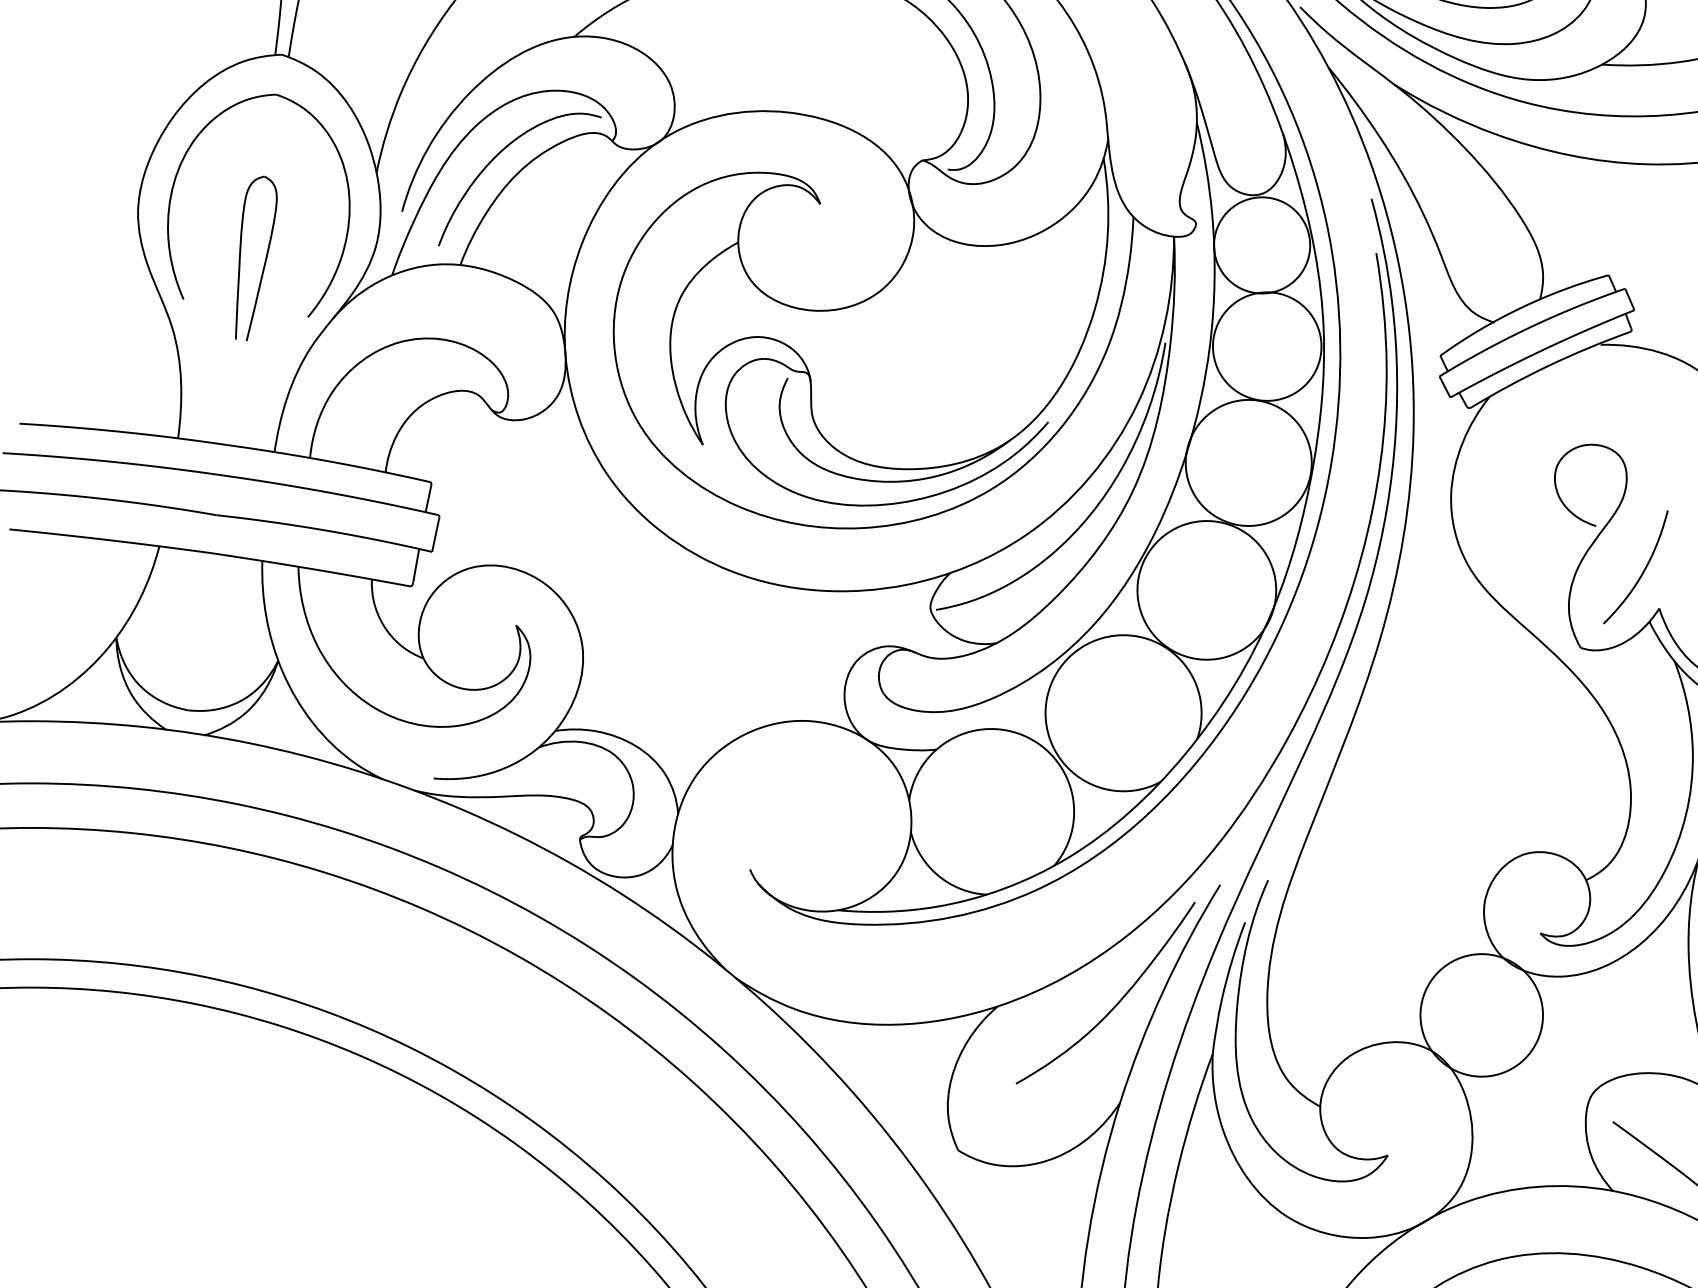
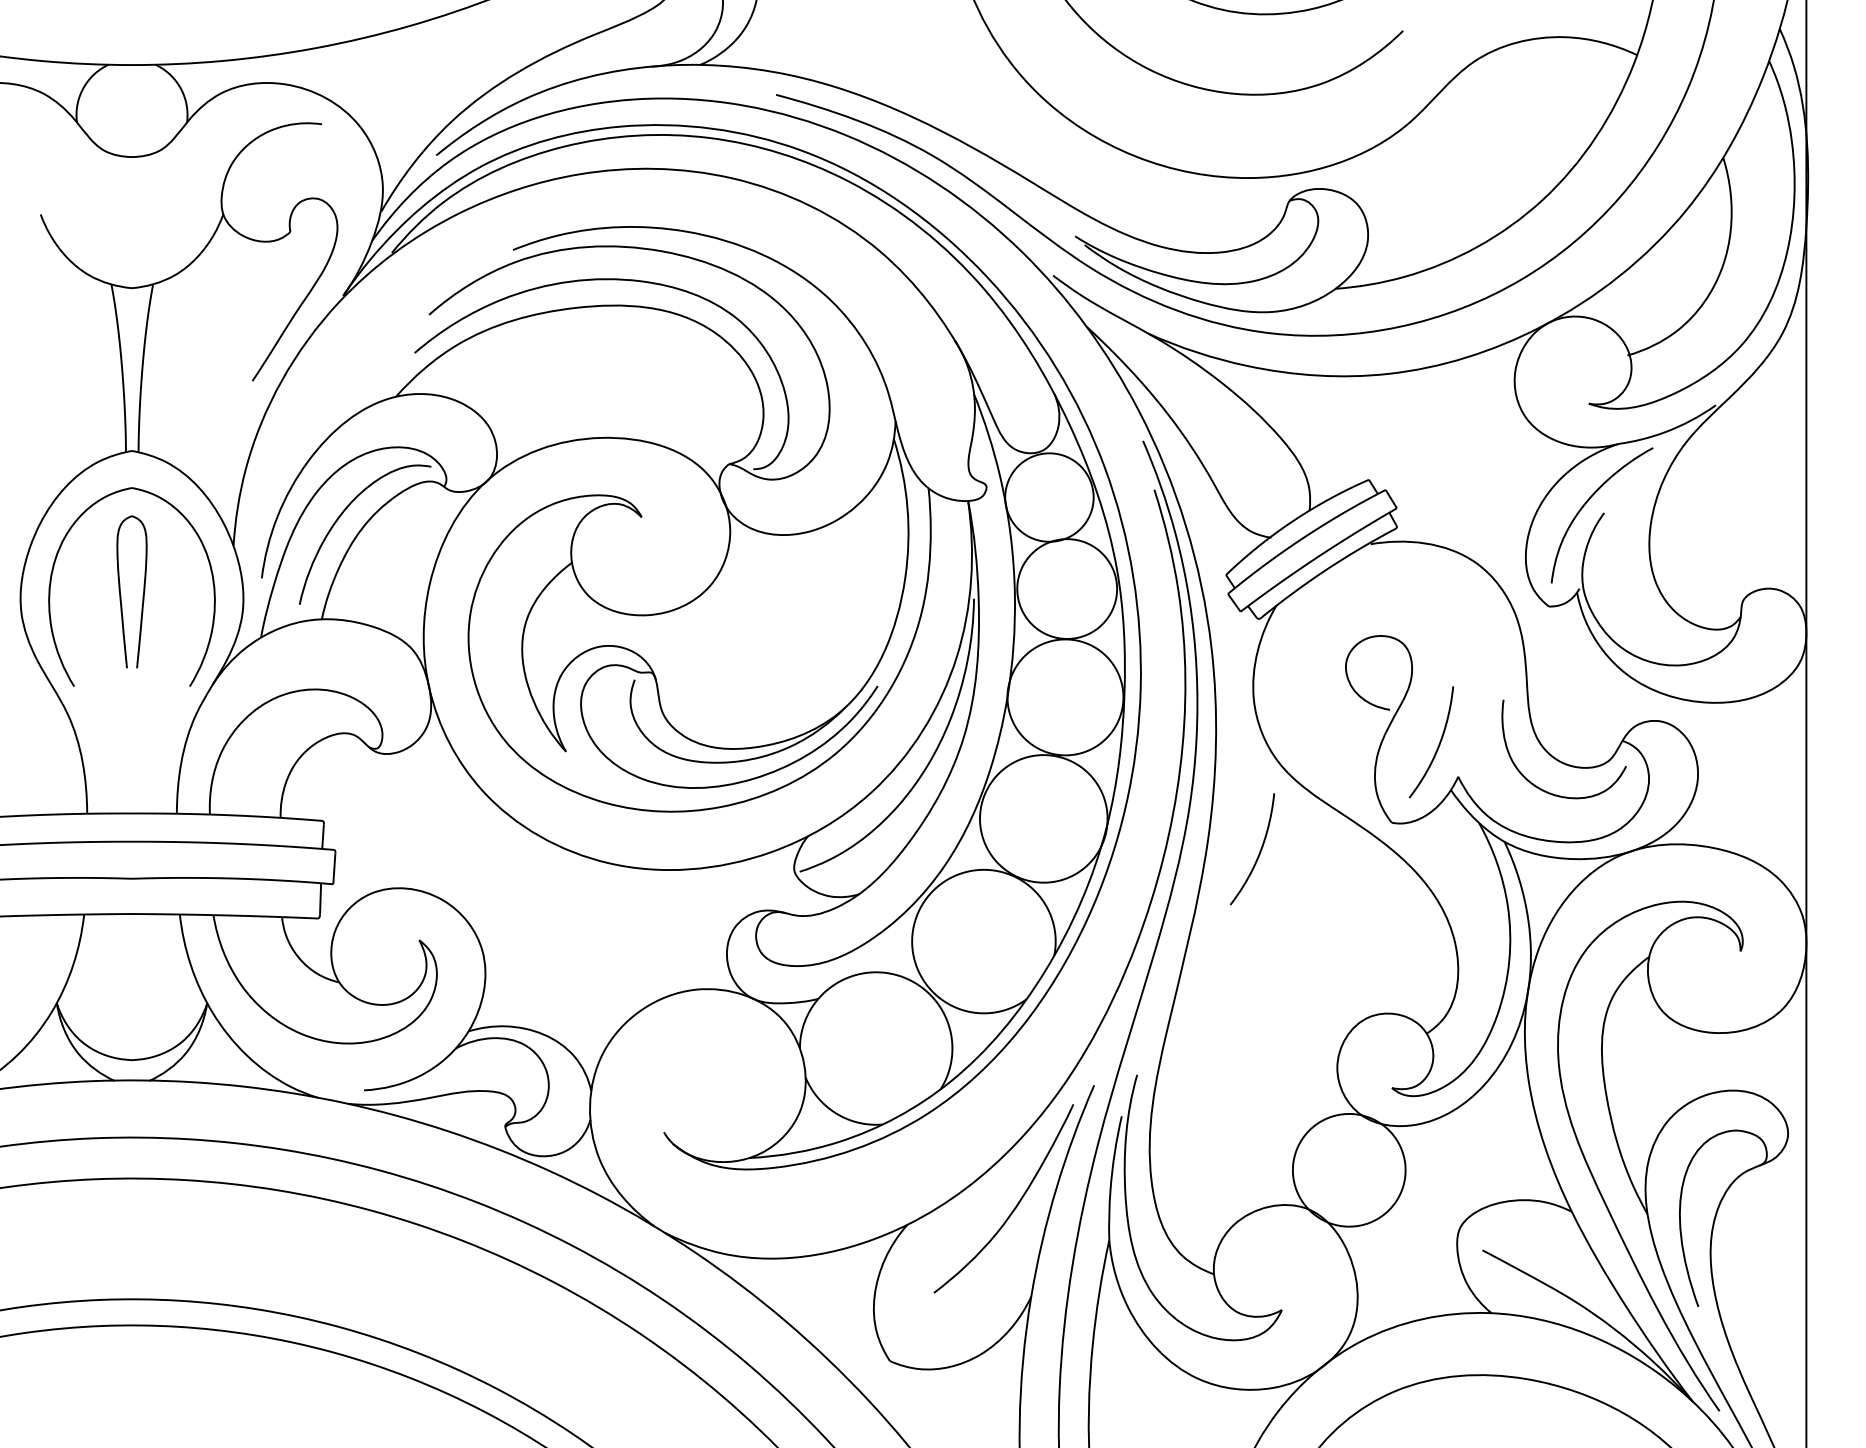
part: (241, 259) -> (121, 594), moved
curve: (1432, 660) -> (1258, 853), added

